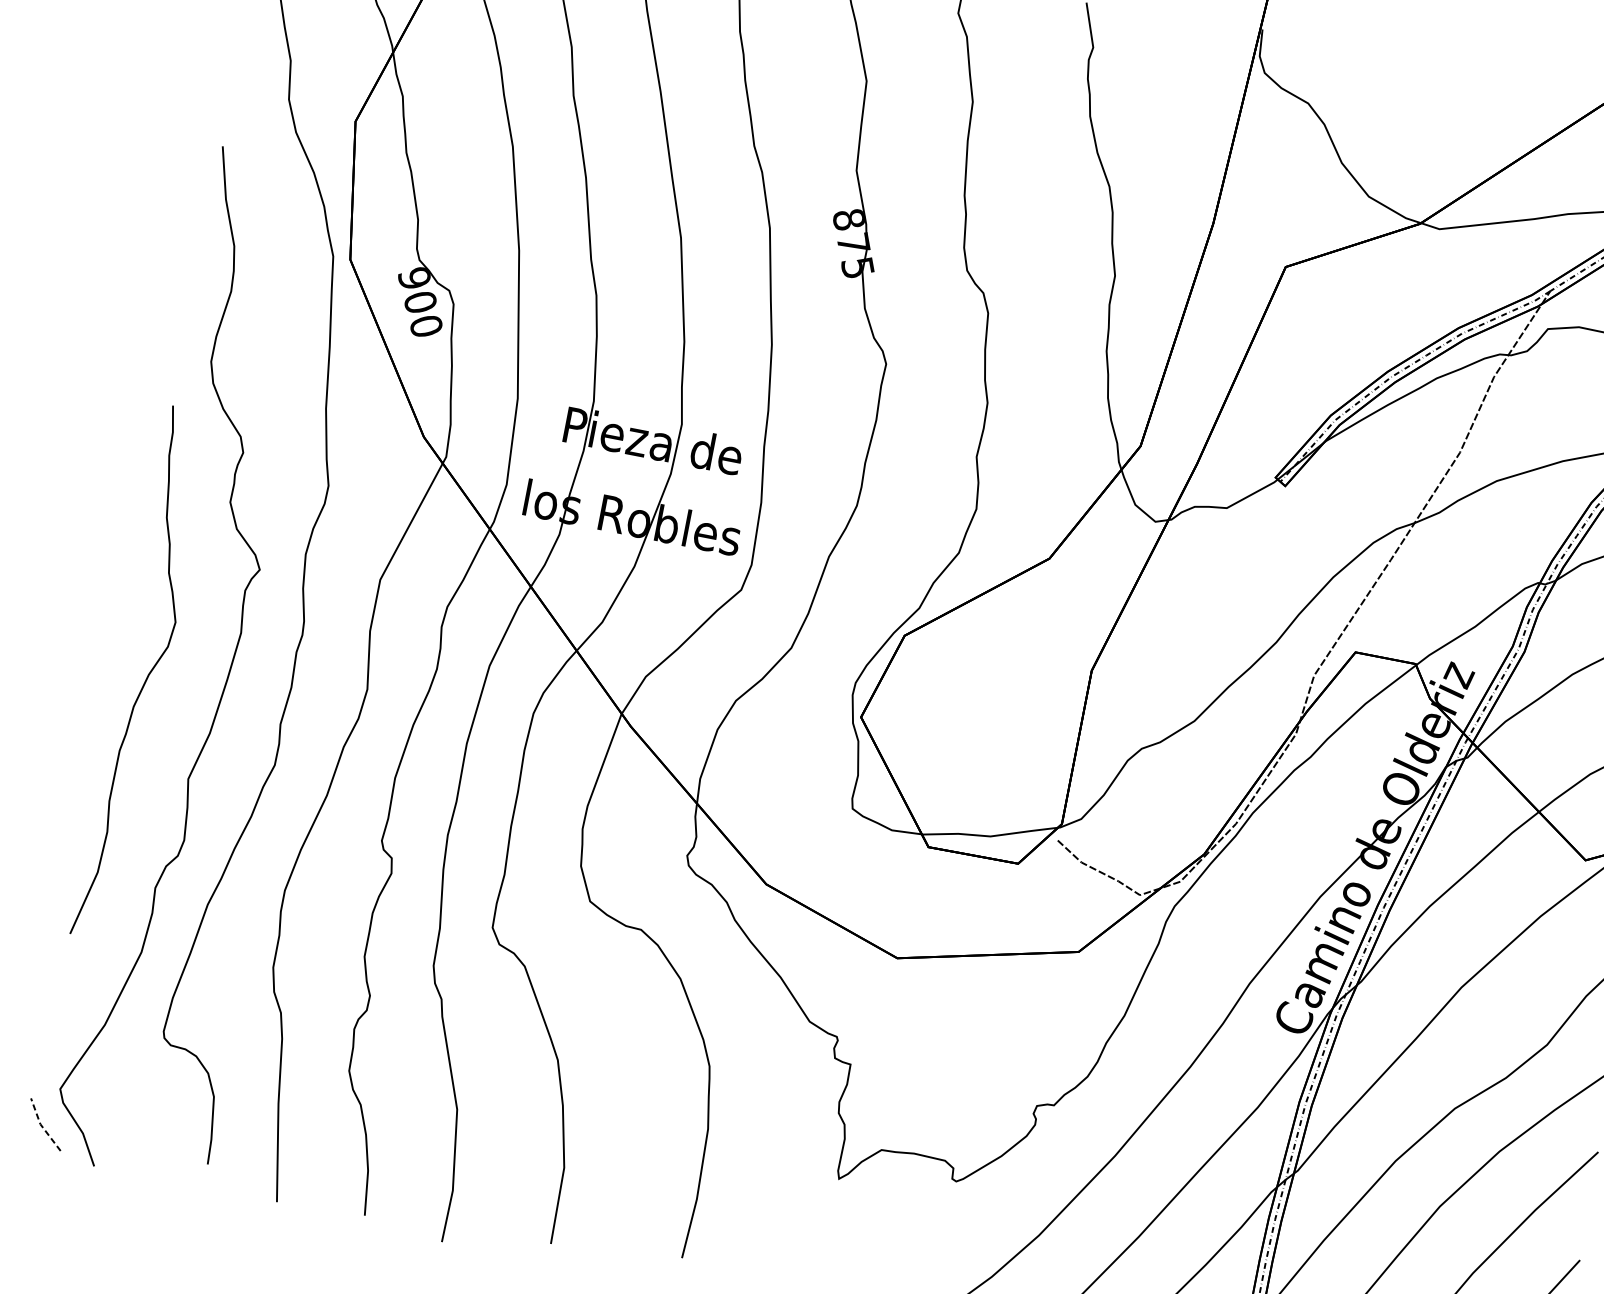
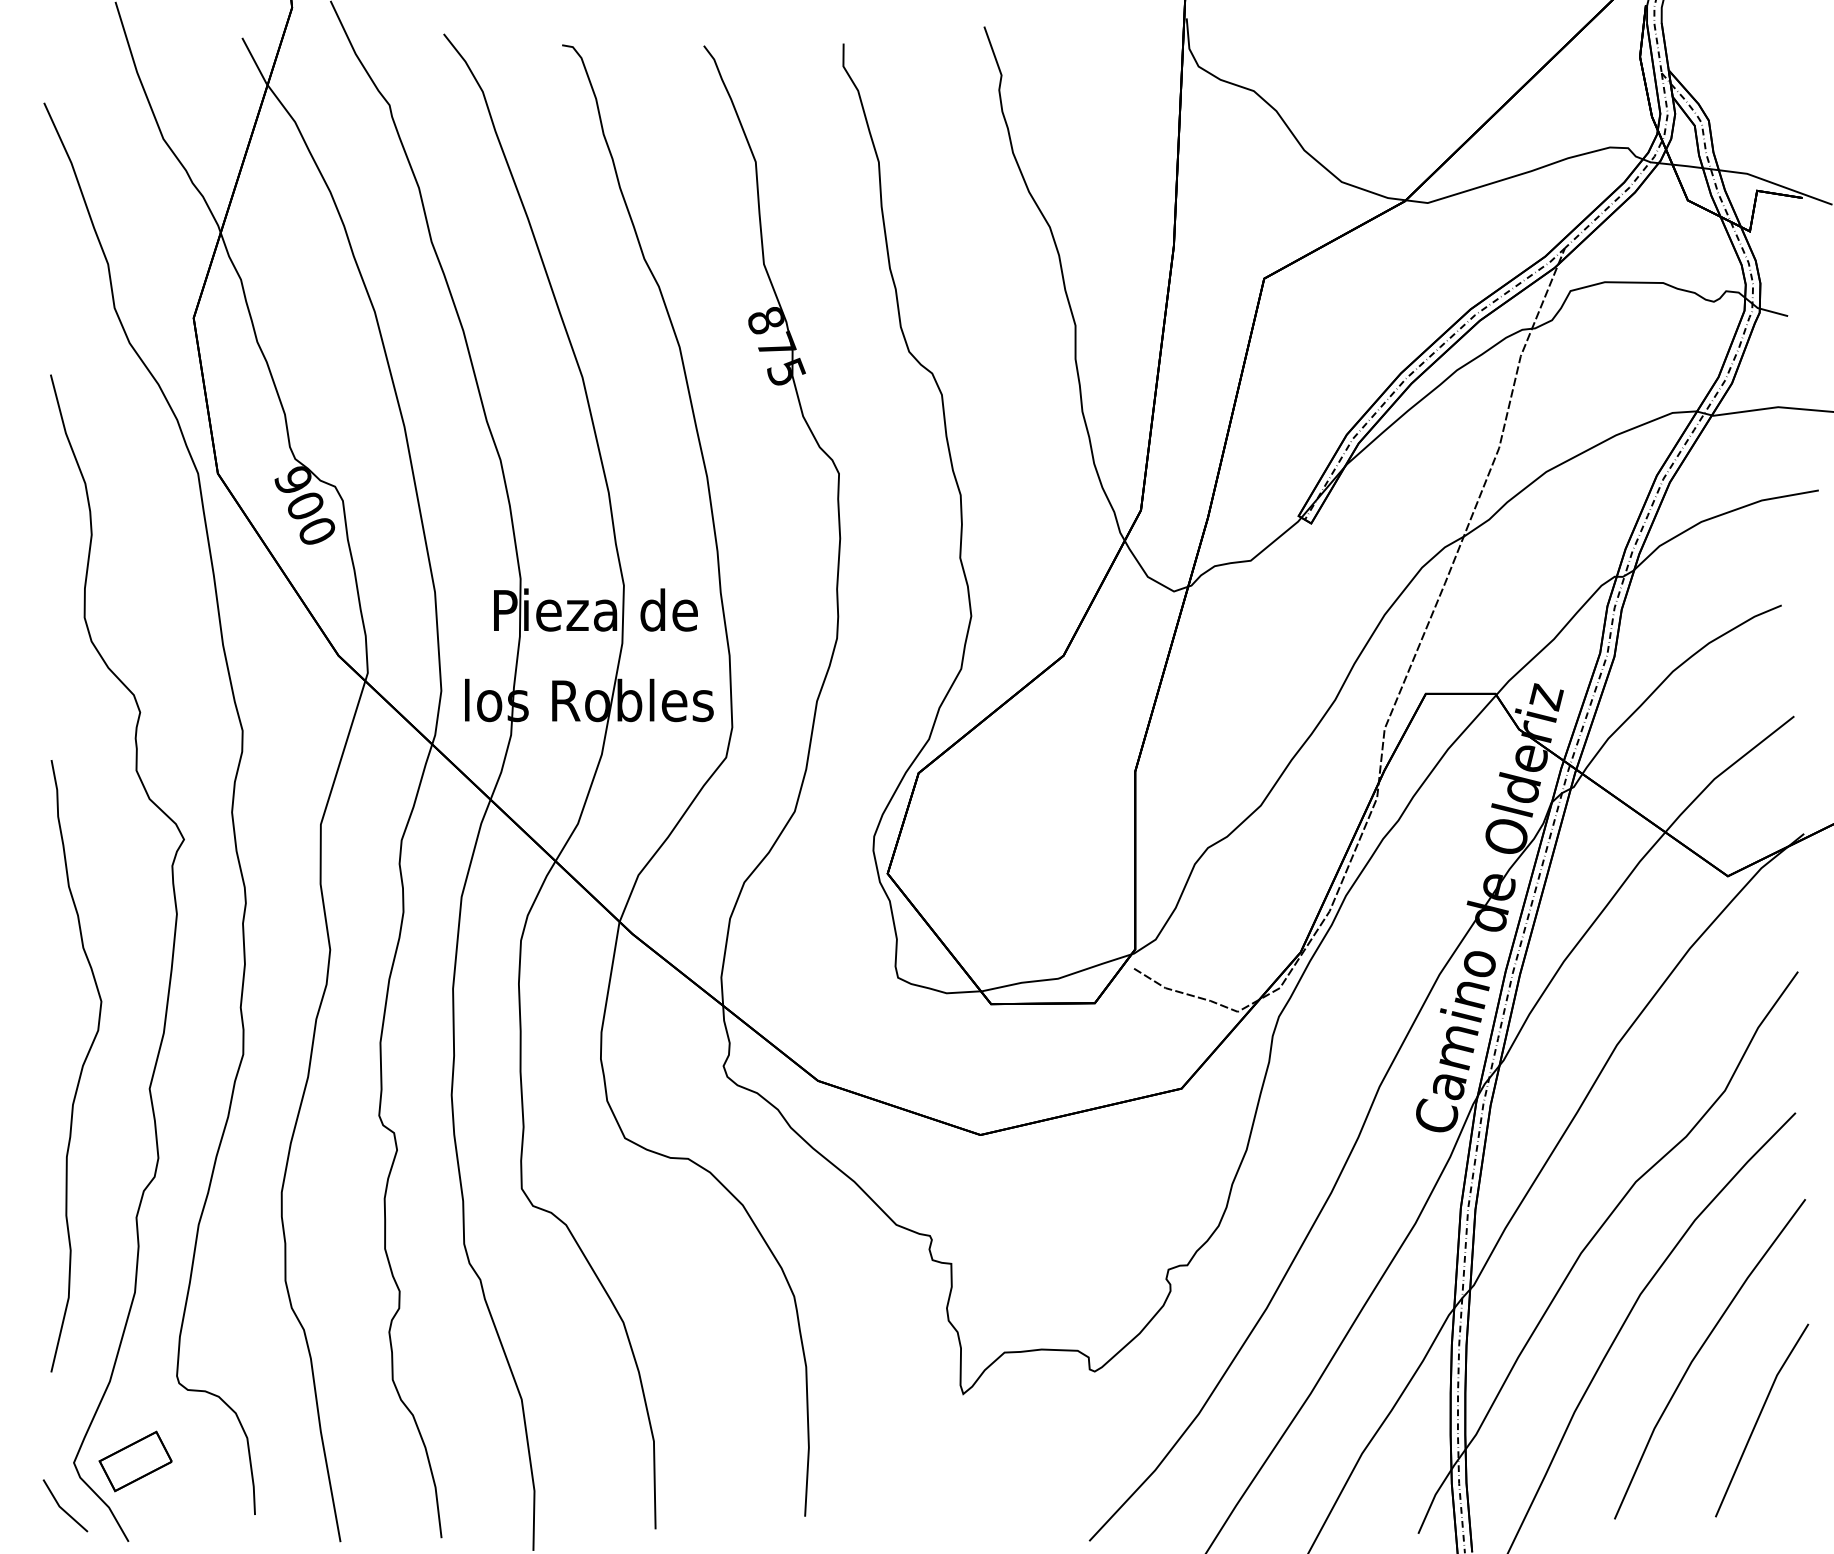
curve: (147, 675) -> (81, 1066), moved
part: (113, 1098) -> (135, 1461), added
line: (41, 1126) -> (61, 1508), dashed -> solid

